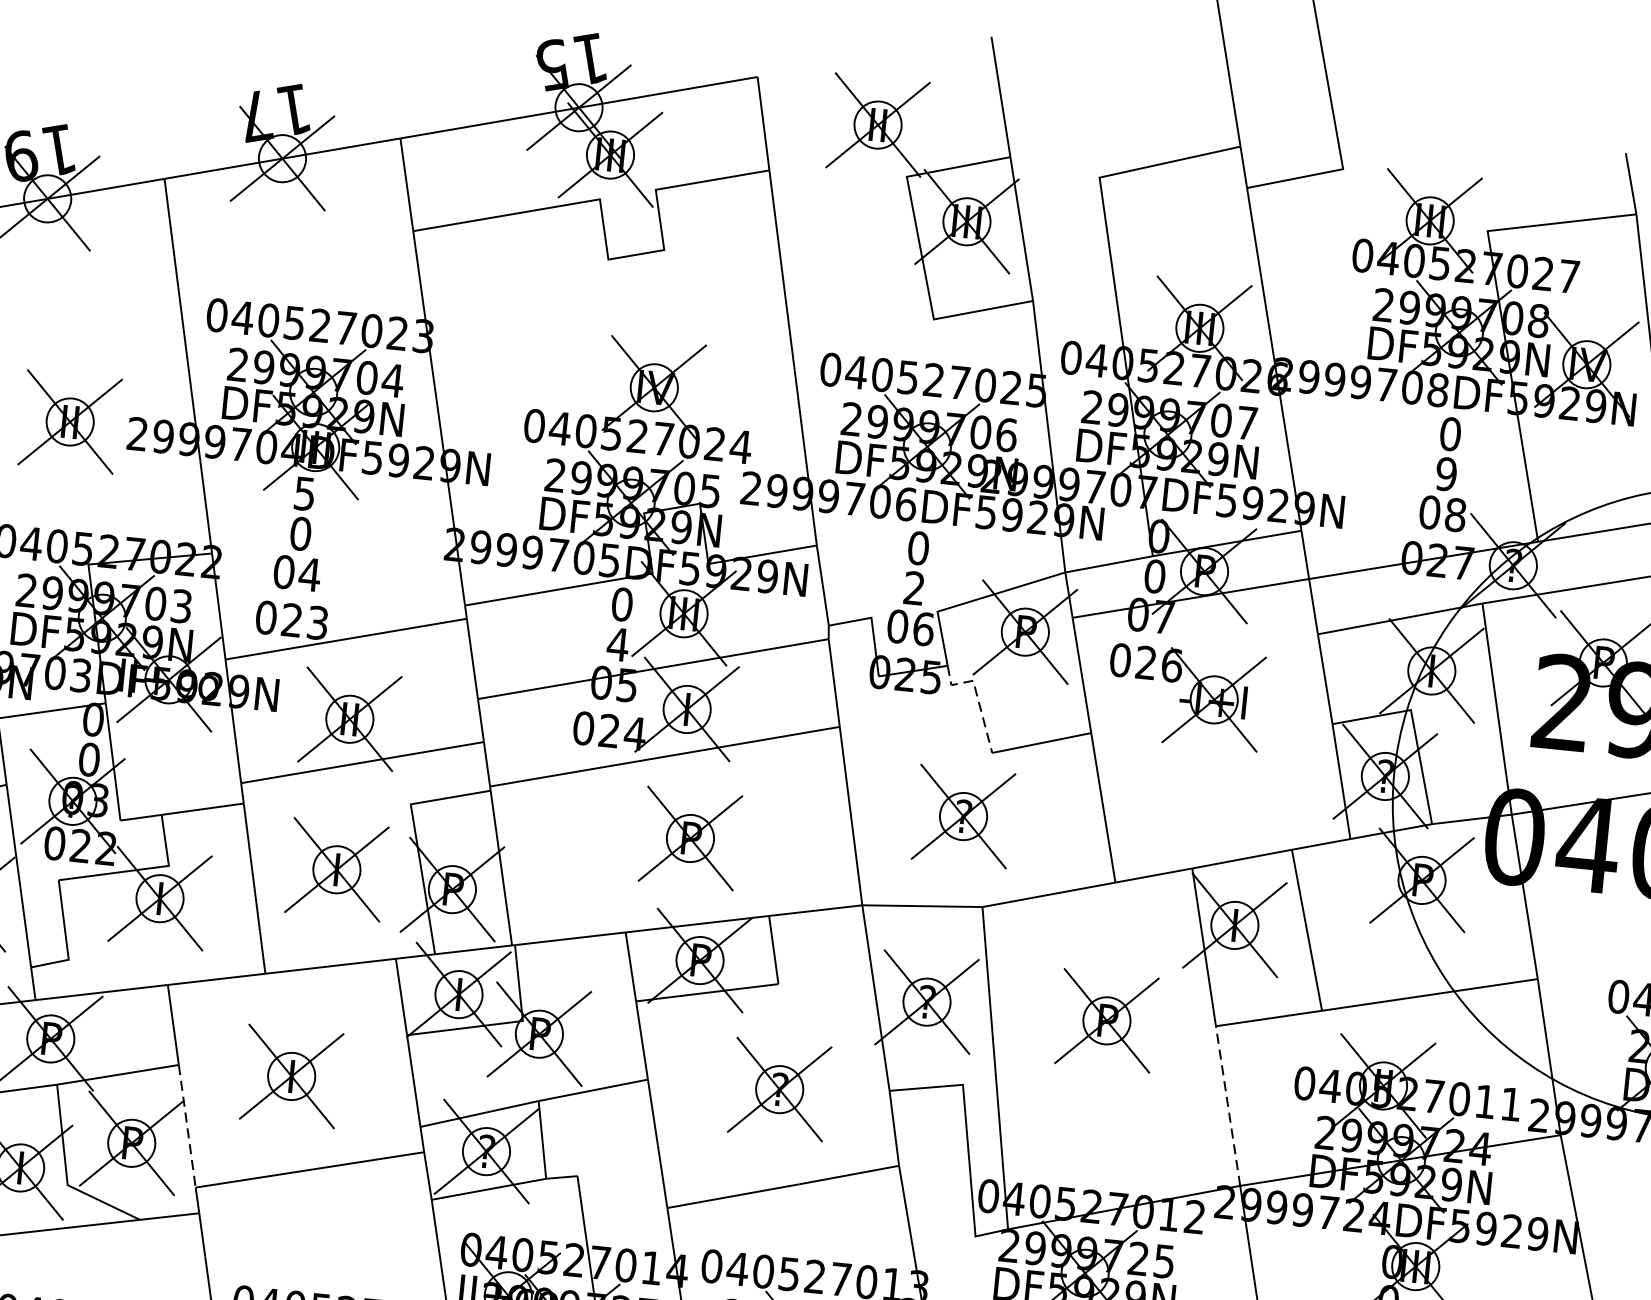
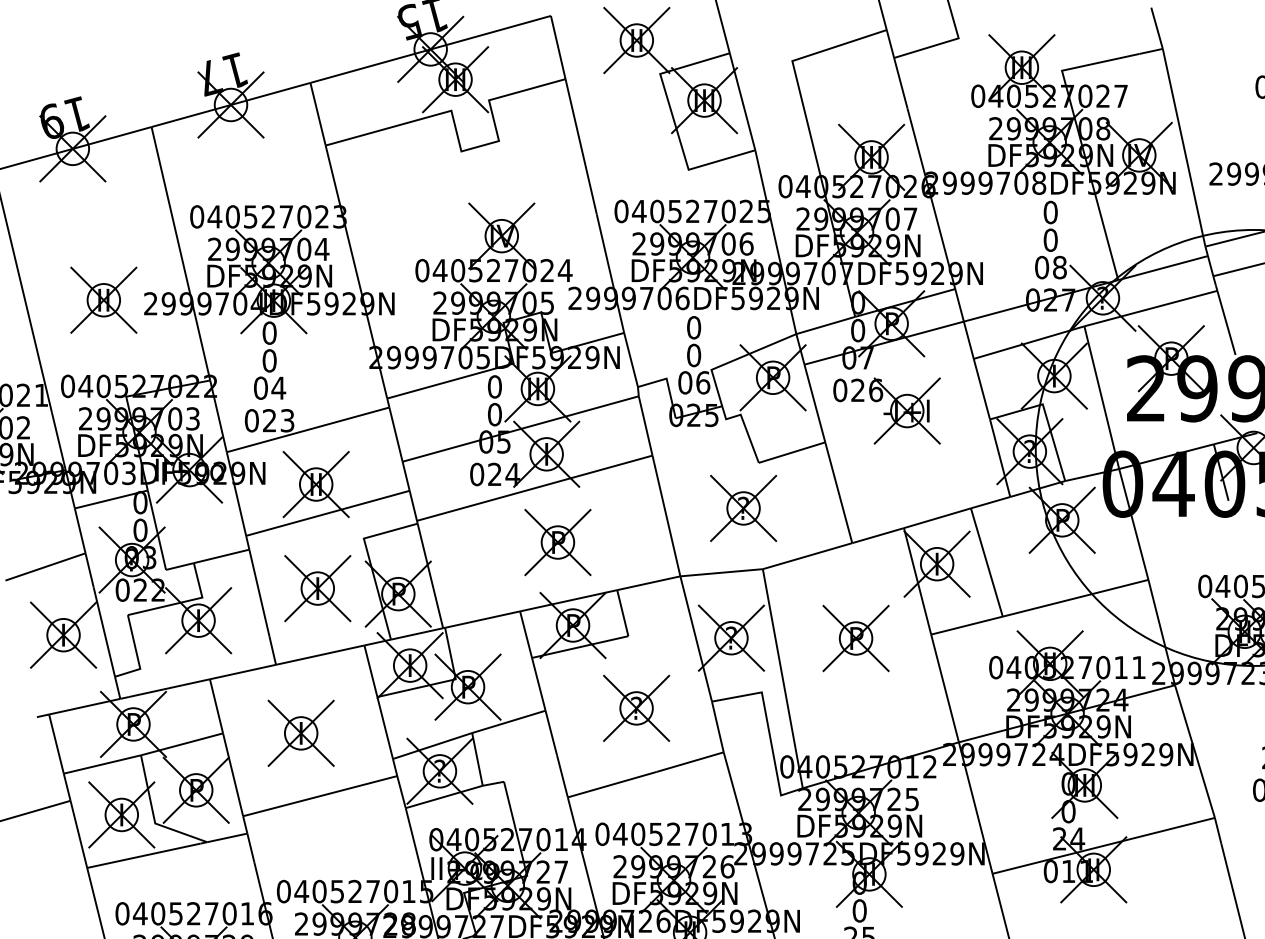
text: (1446, 473) -> (1050, 239), 9 -> 0
text: (304, 492) -> (269, 332), 5 -> 0
text: (915, 588) -> (694, 355), 2 -> 0
text: (617, 644) -> (494, 414), 4 -> 0
line: (977, 693) -> (744, 423), dashed -> solid
line: (1228, 1106) -> (945, 688), dashed -> solid
line: (187, 1125) -> (233, 774), dashed -> solid

